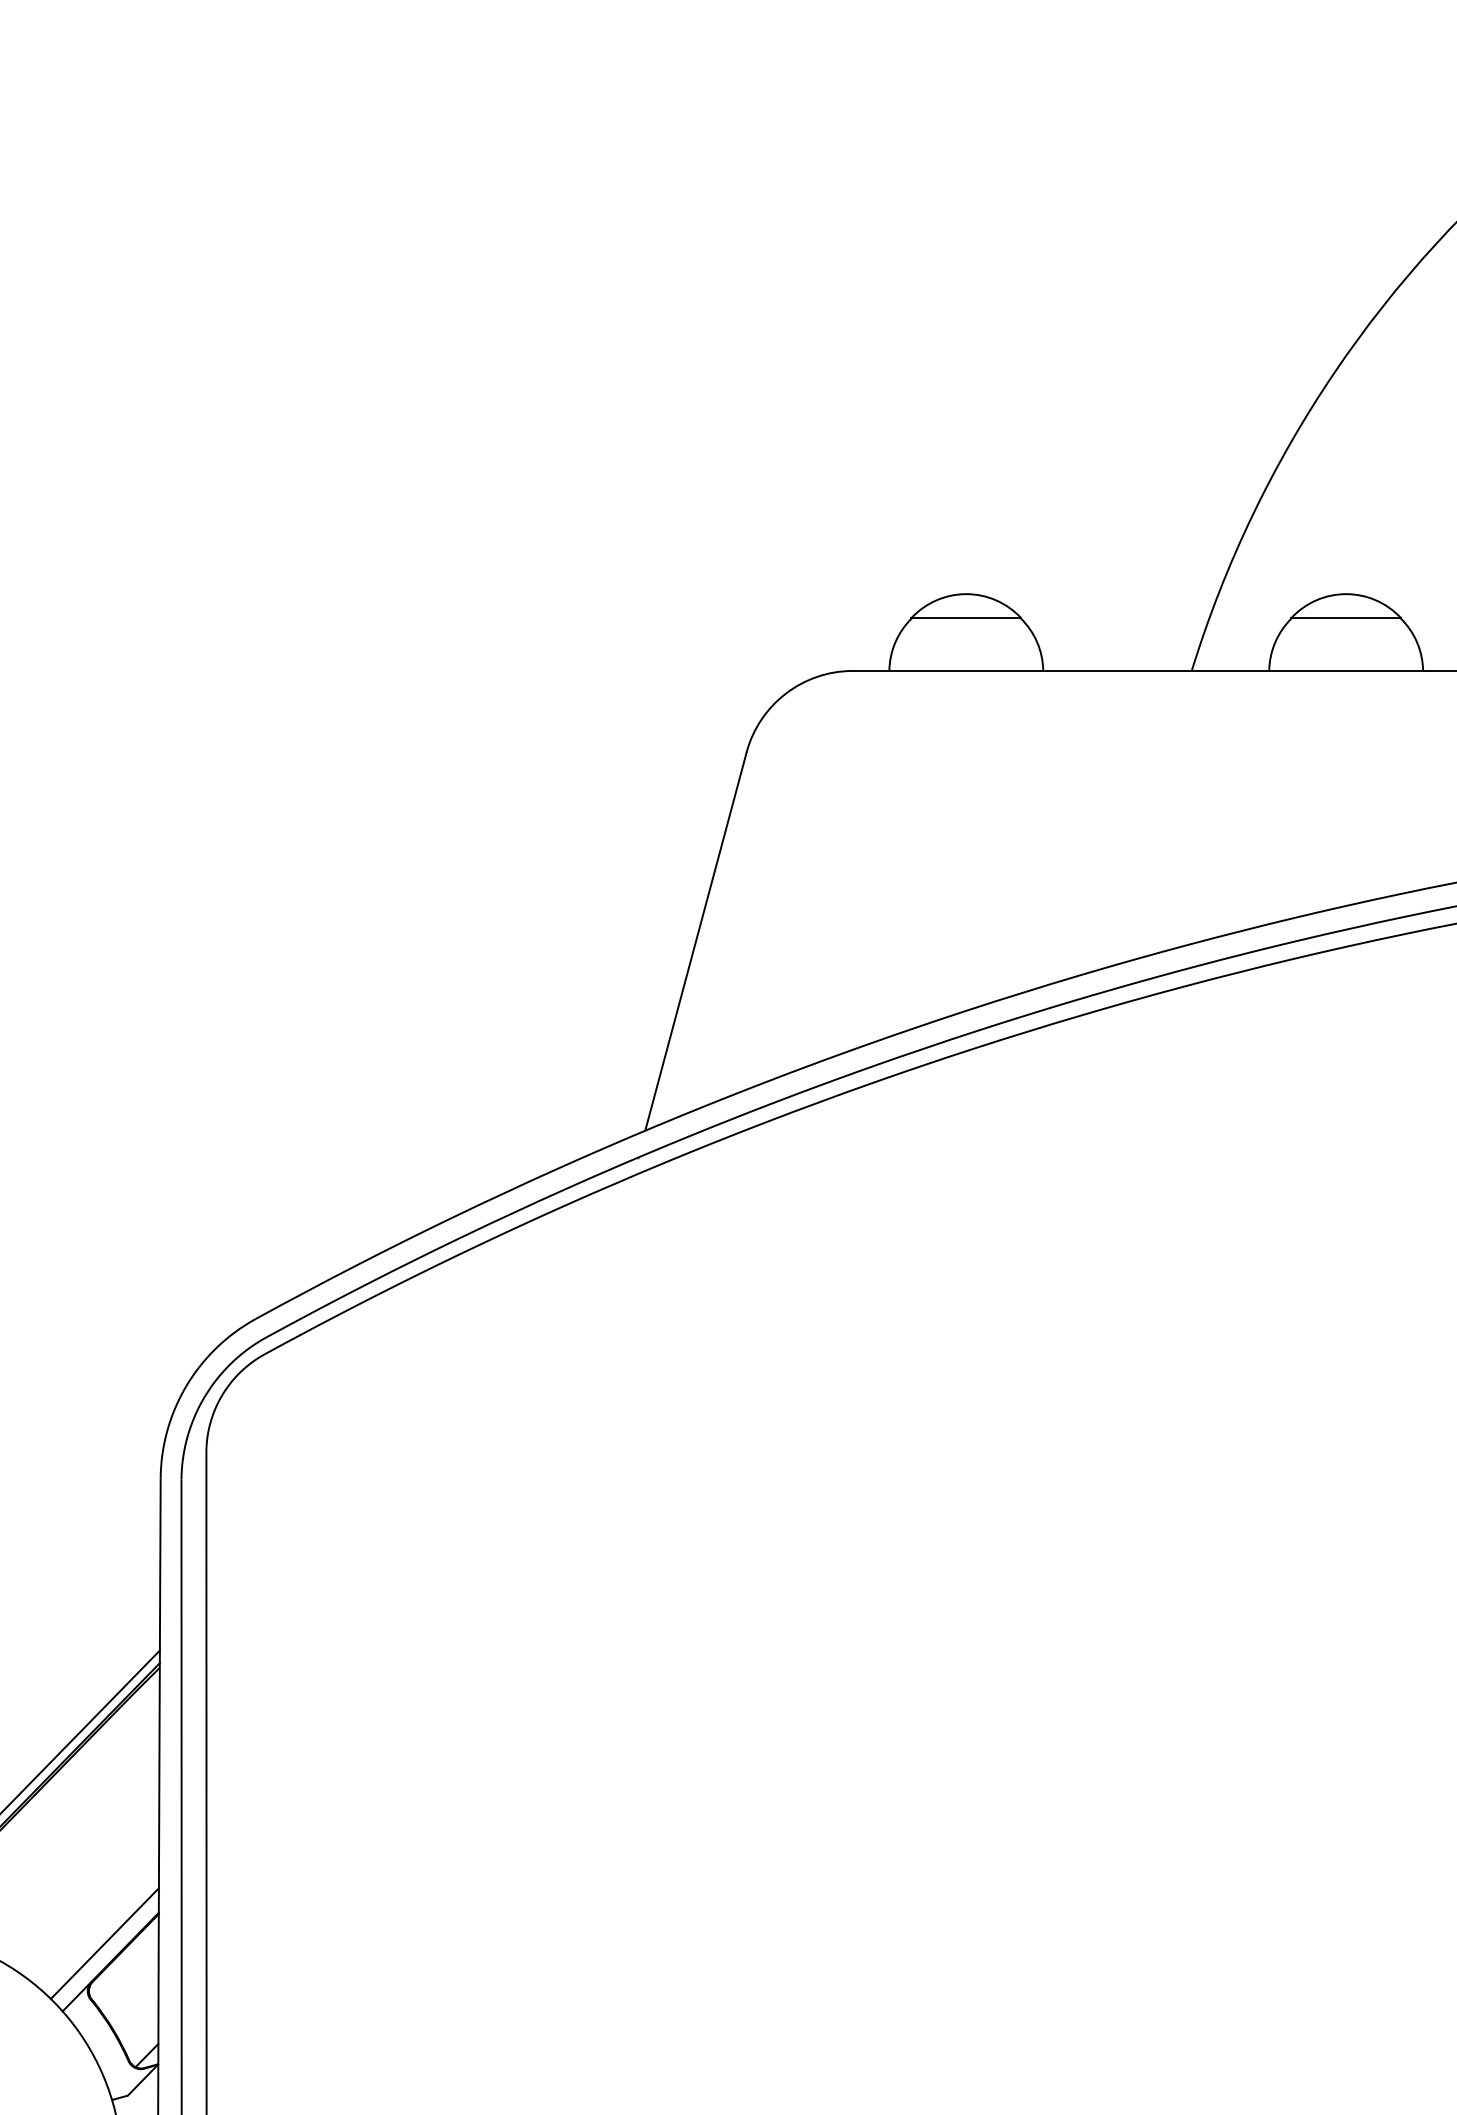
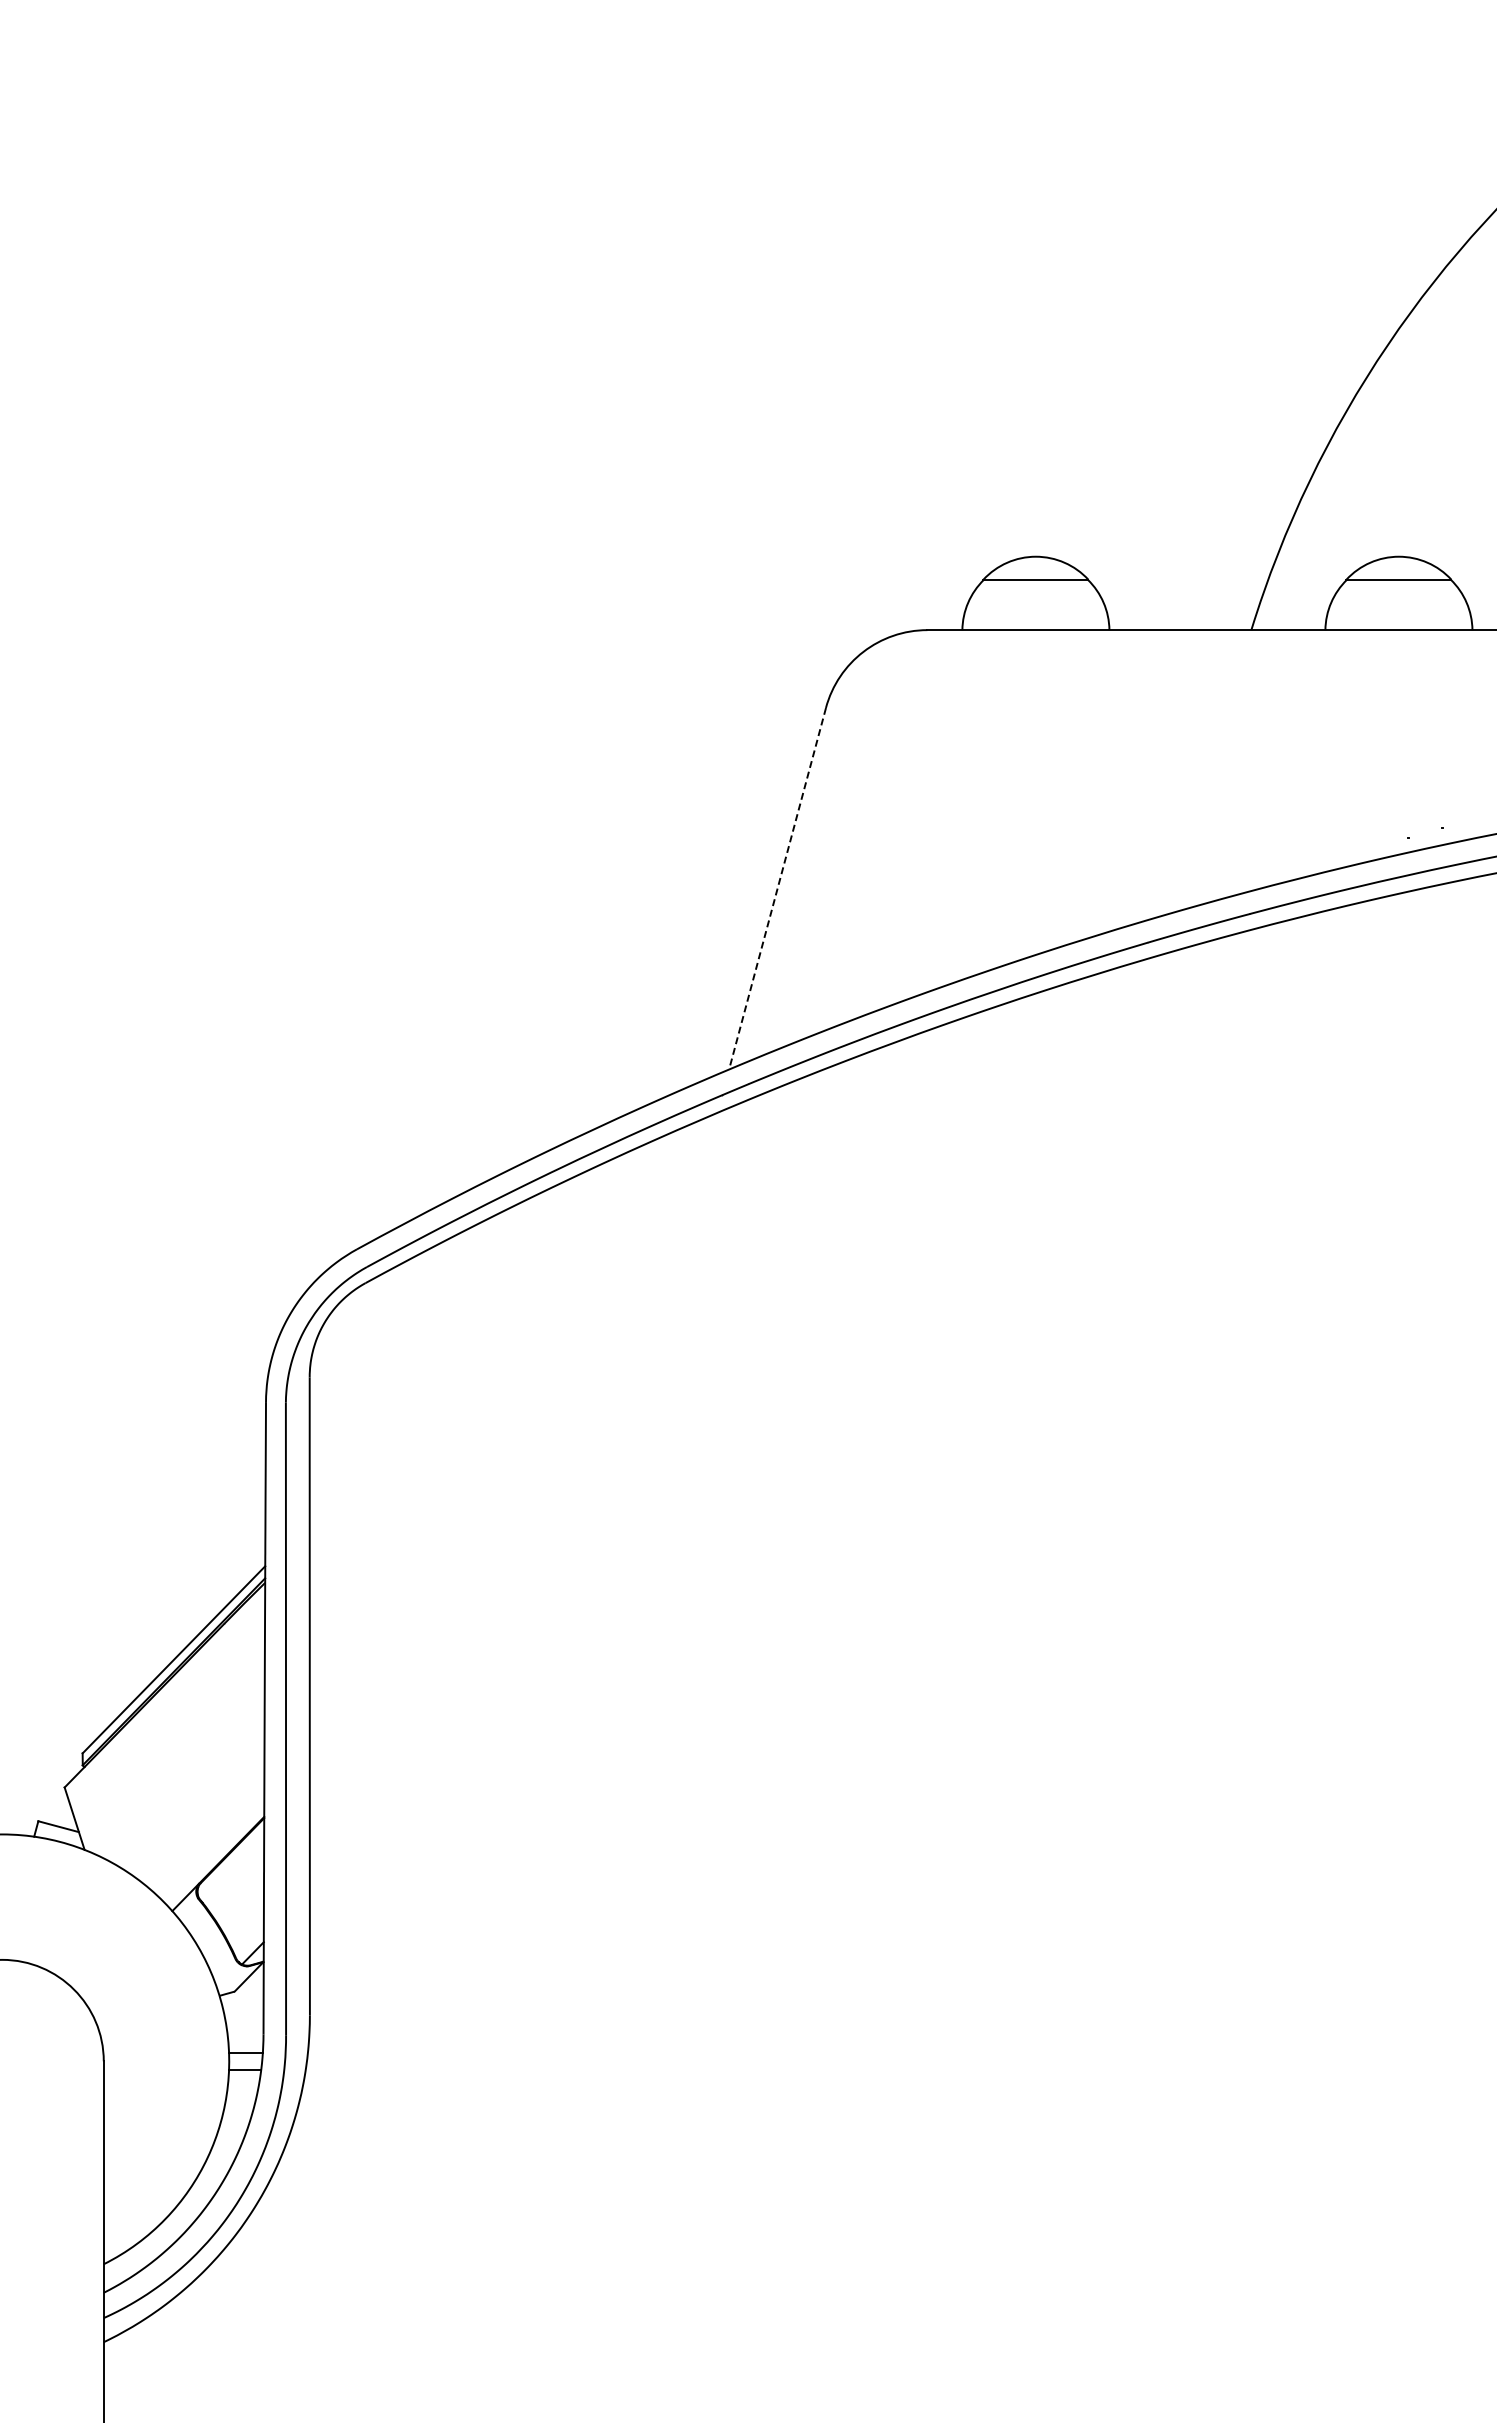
line: (695, 942) -> (777, 889), solid -> dashed
line: (104, 1943) -> (212, 1846), removed

